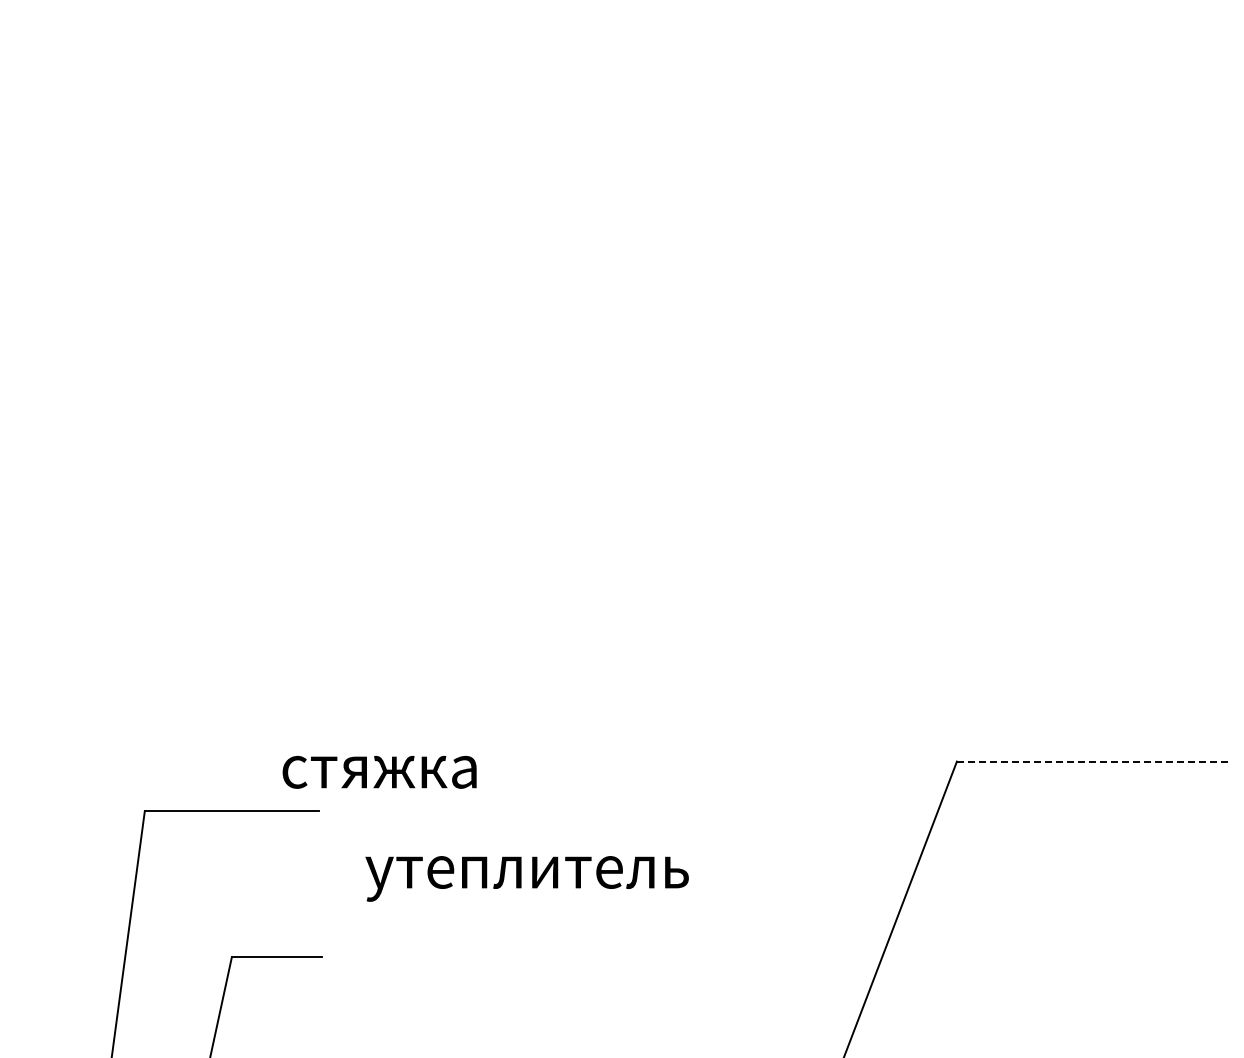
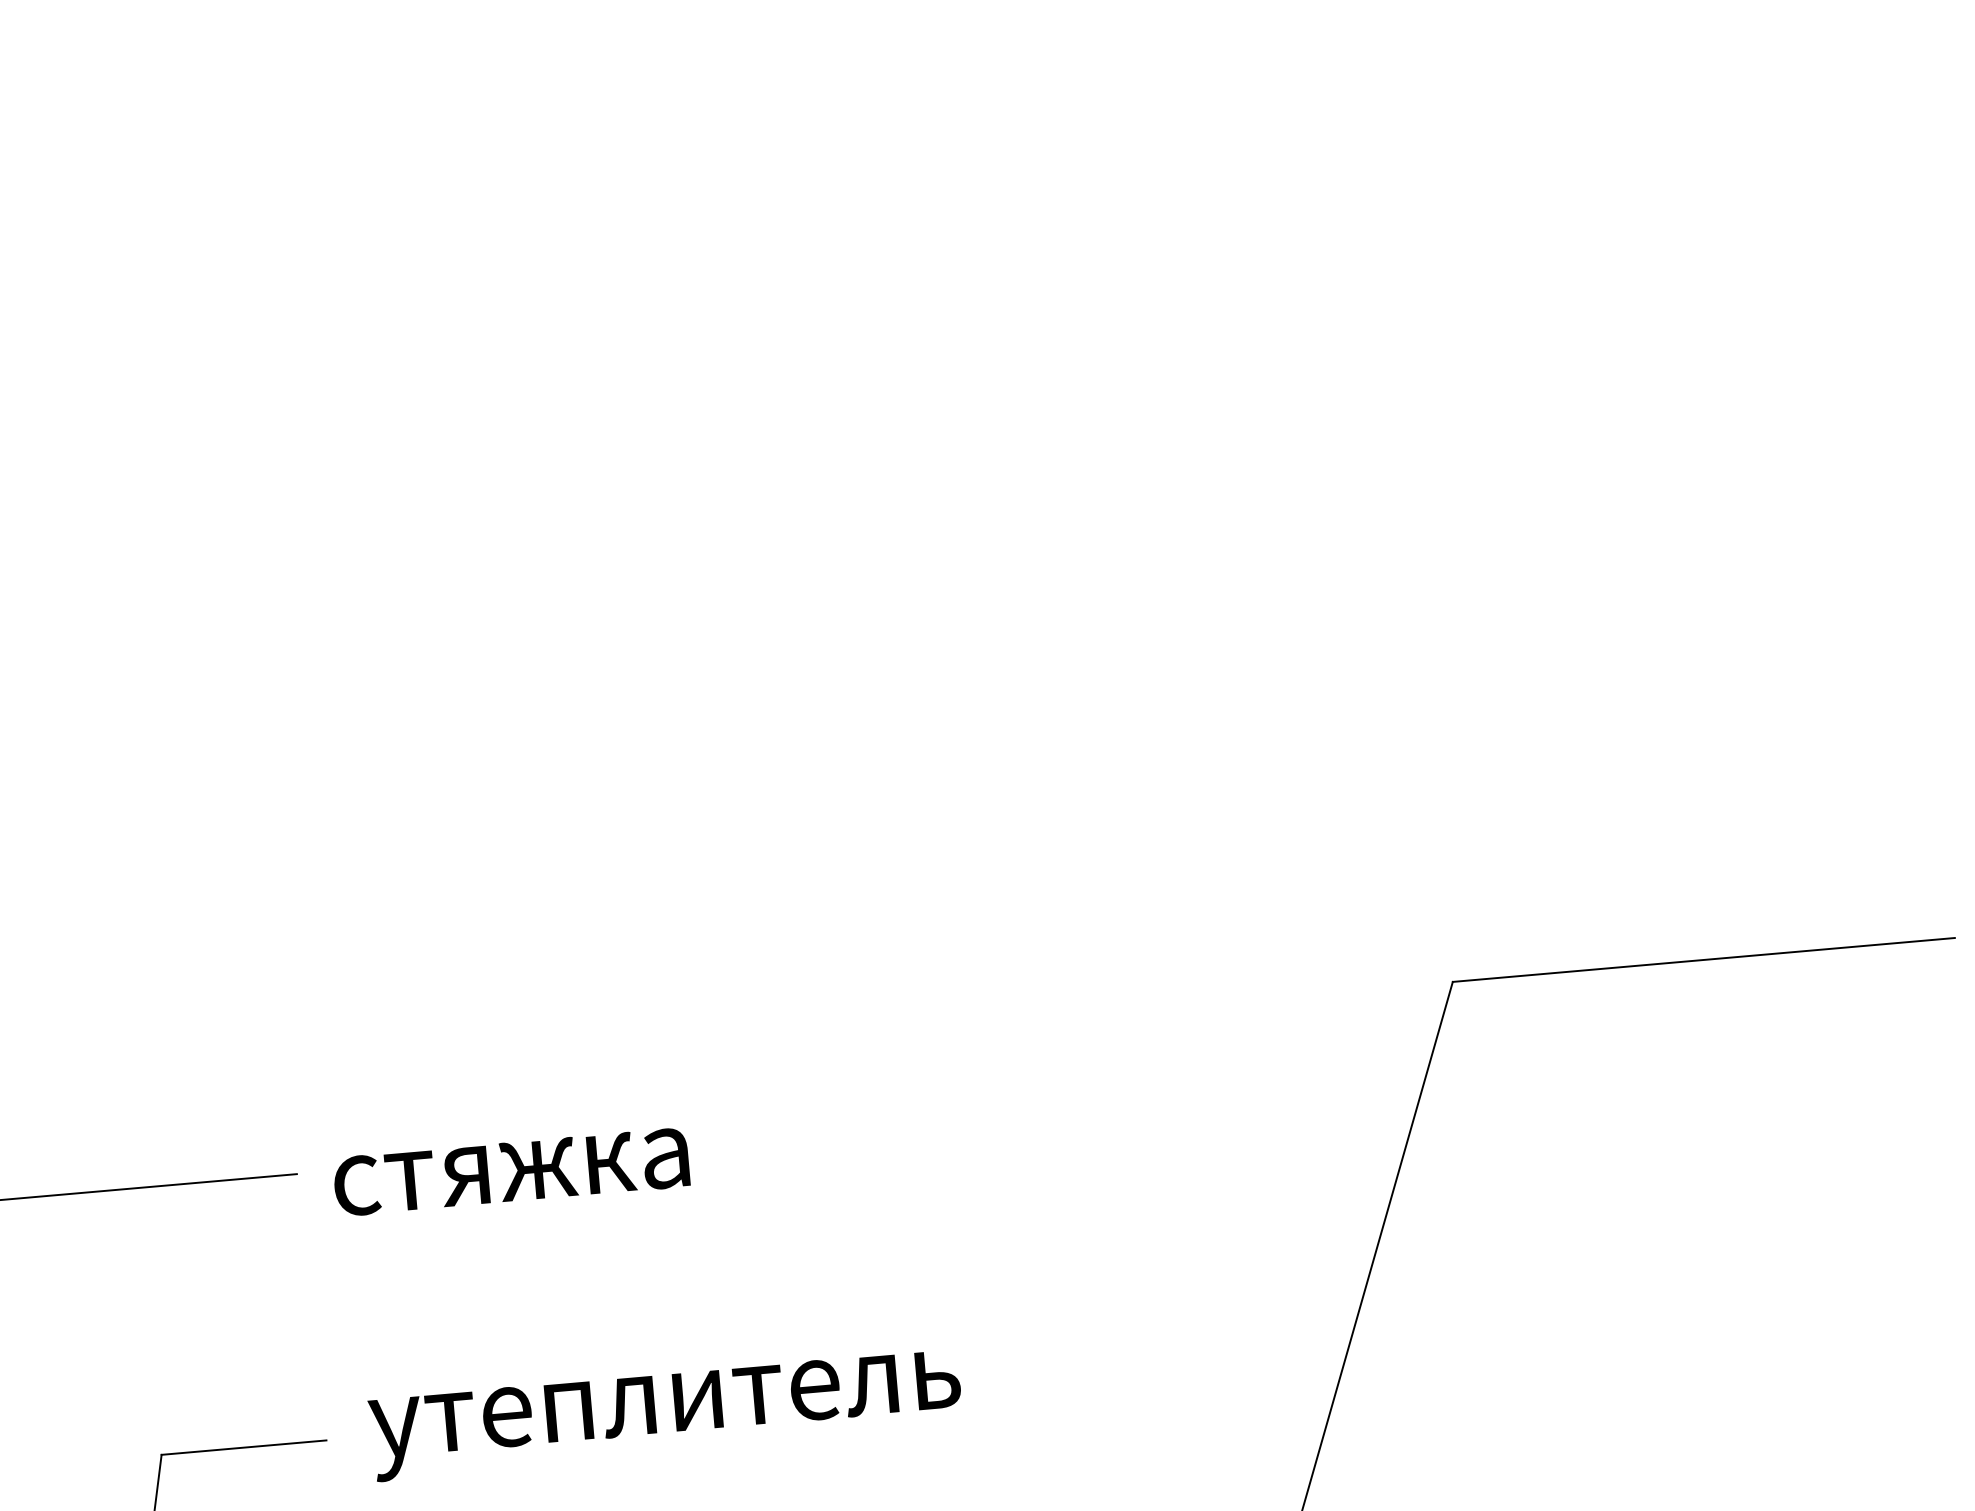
line: (1094, 761) -> (1703, 959), dashed -> solid
text: (379, 772) -> (511, 1172), moved
text: (526, 878) -> (664, 1414), moved

